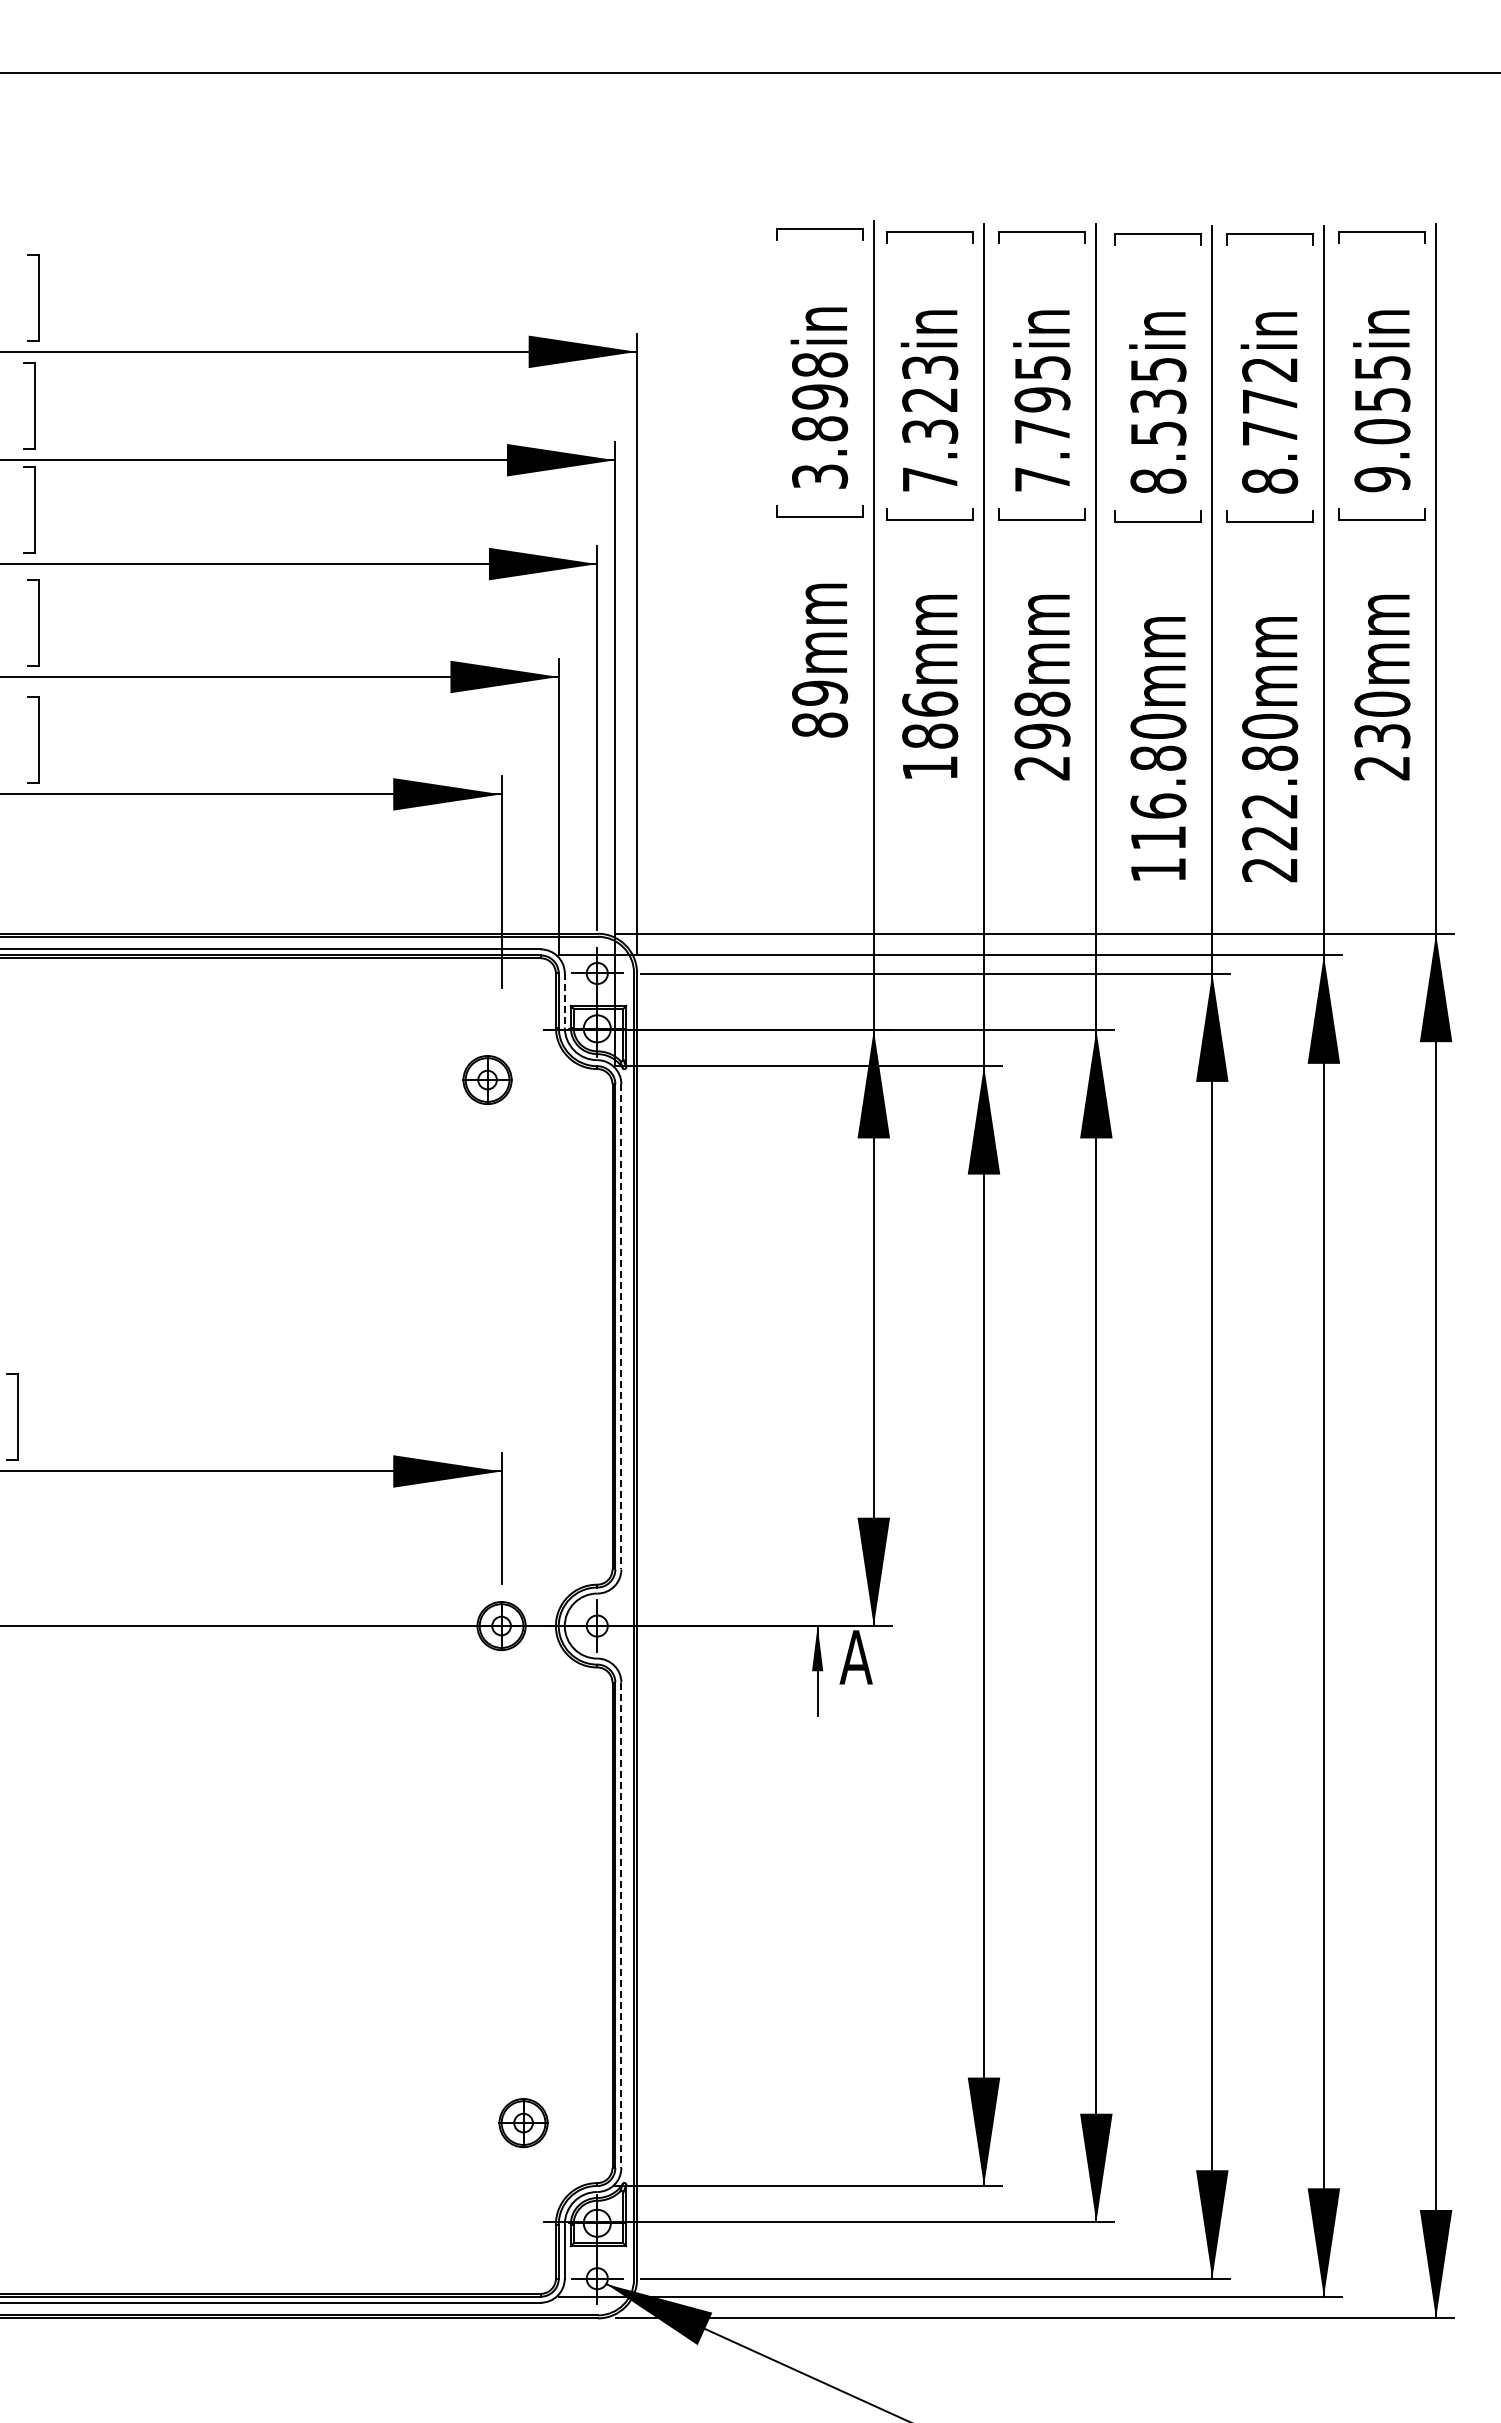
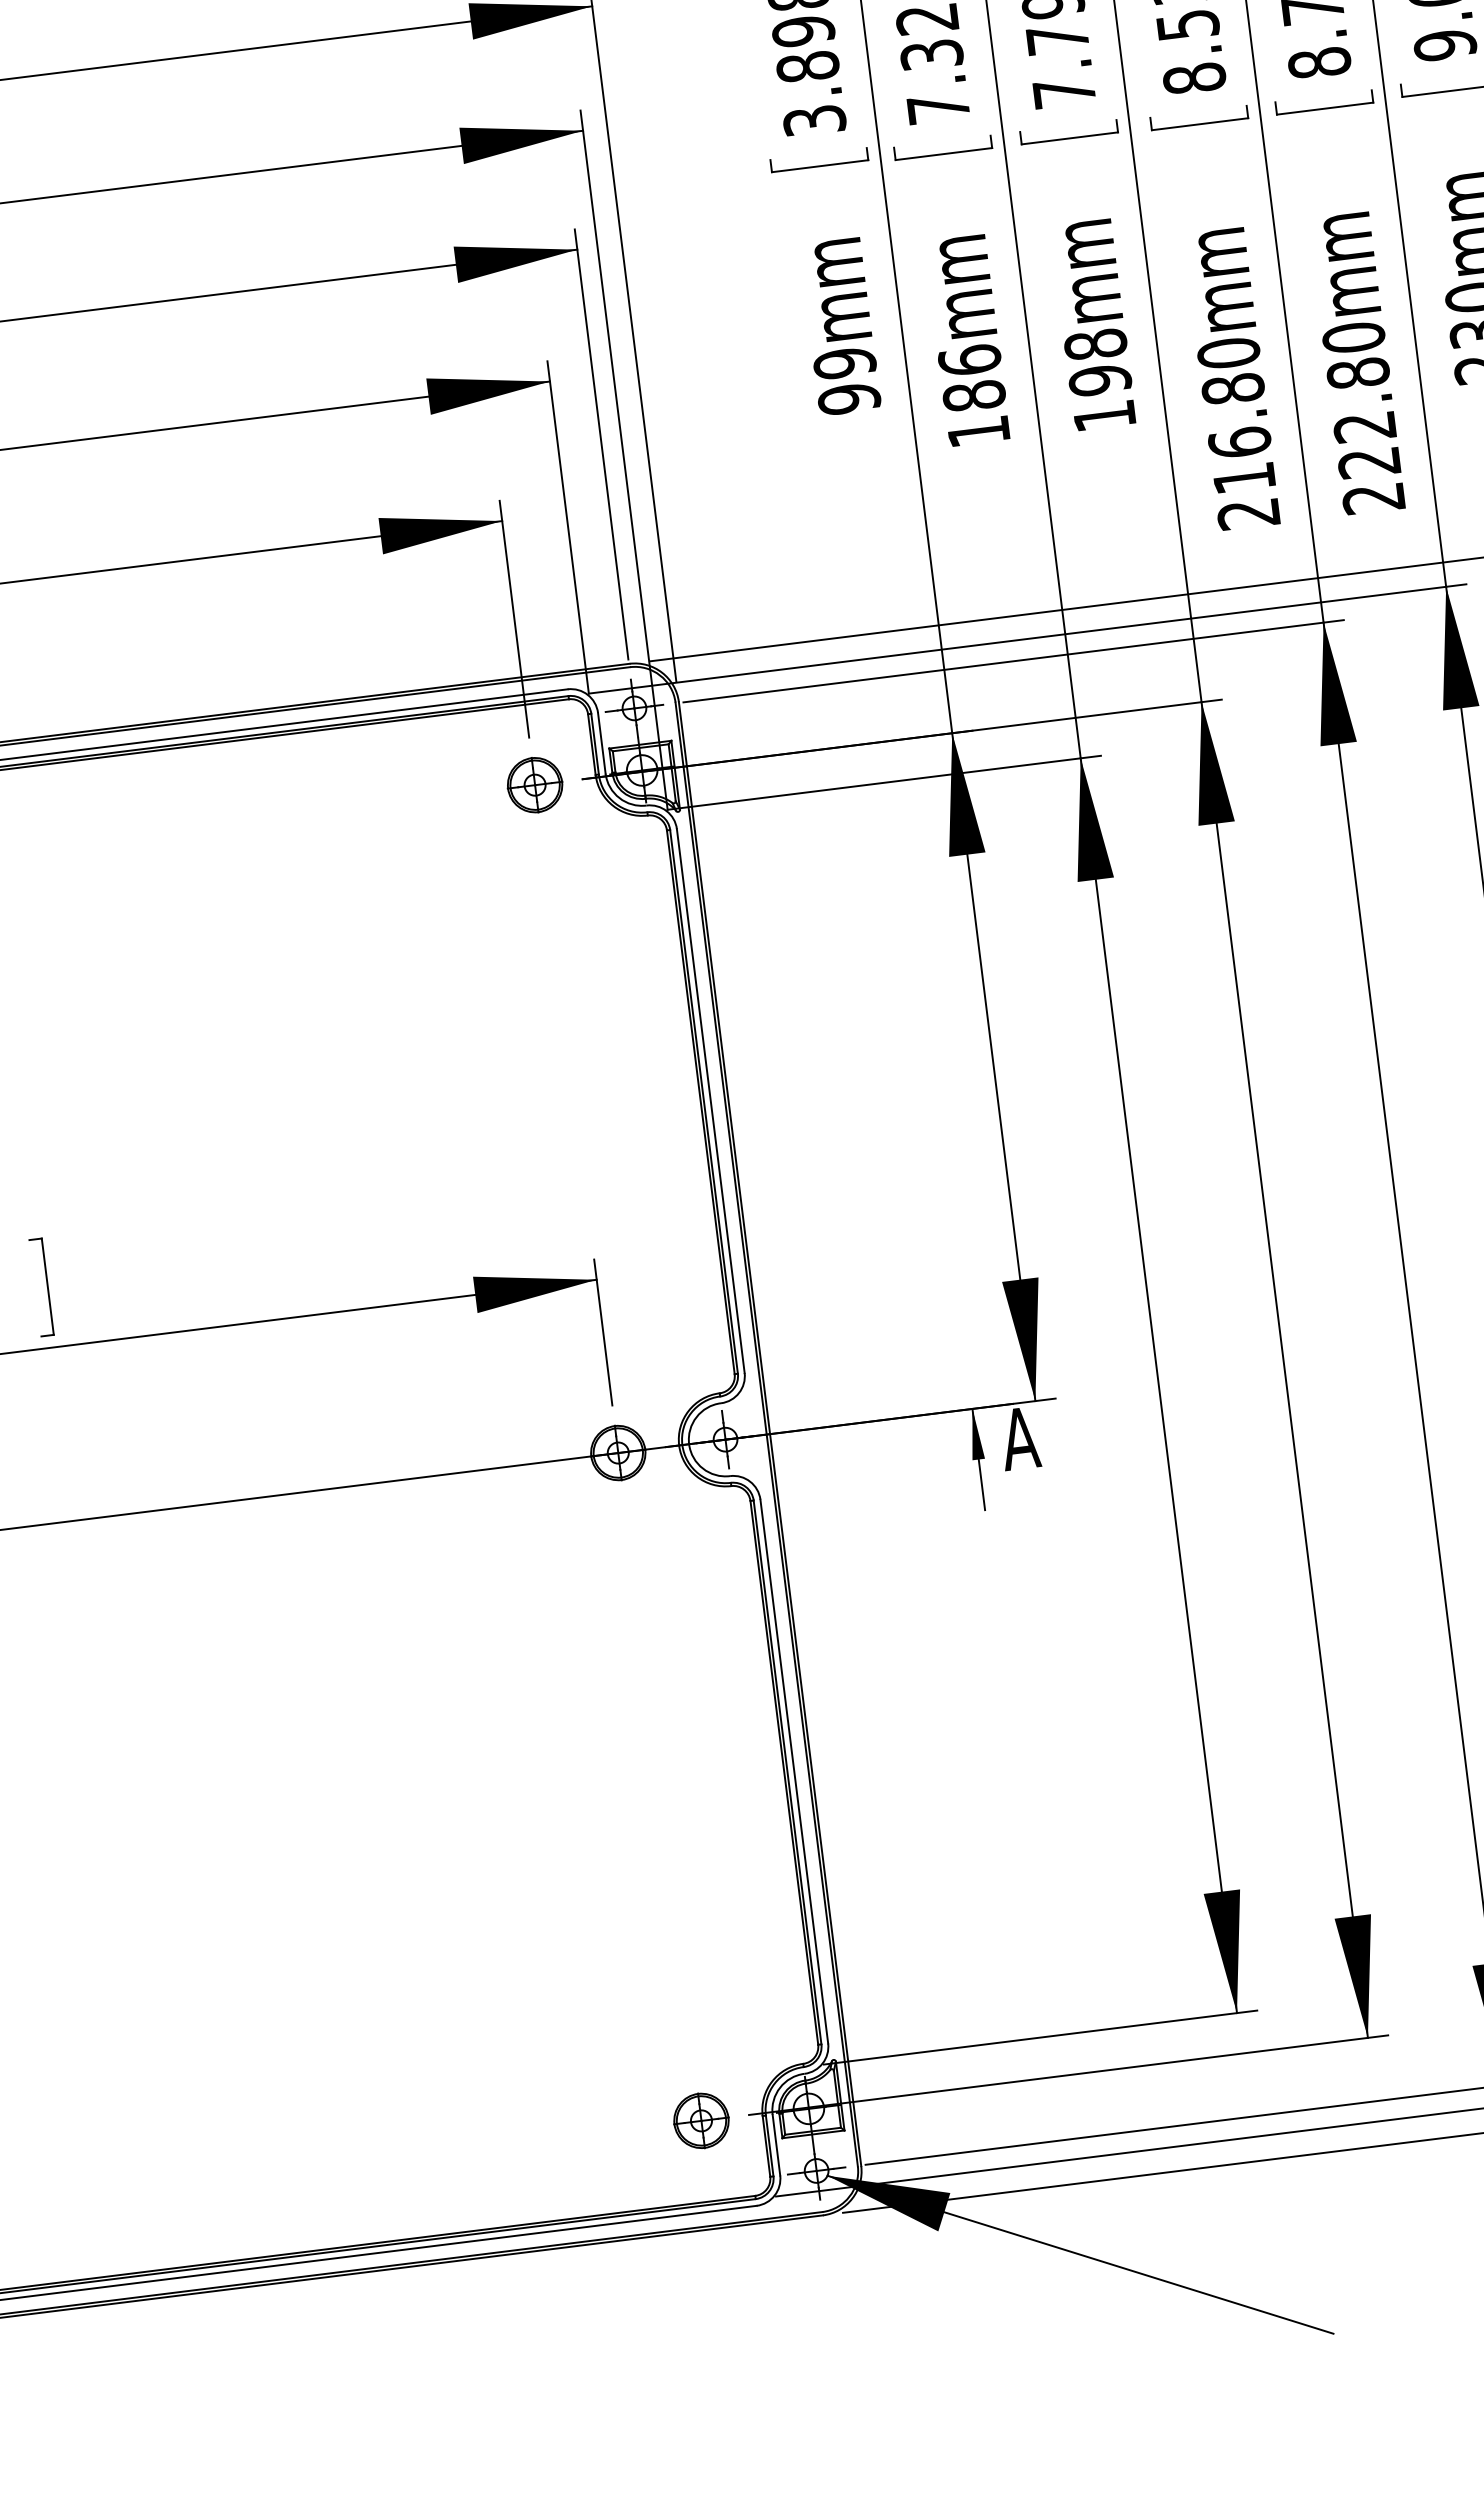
text: (820, 724) -> (849, 398), 89mm -> 99mm
text: (1041, 768) -> (1103, 416), 298mm -> 198mm
text: (1157, 870) -> (1247, 514), 116.80mm -> 216.80mm
line: (564, 1001) -> (601, 744), dashed -> solid
part: (487, 1079) -> (534, 784), moved
line: (621, 1326) -> (710, 1100), dashed -> solid
line: (621, 1925) -> (794, 1771), dashed -> solid
part: (523, 2123) -> (701, 2121), moved

